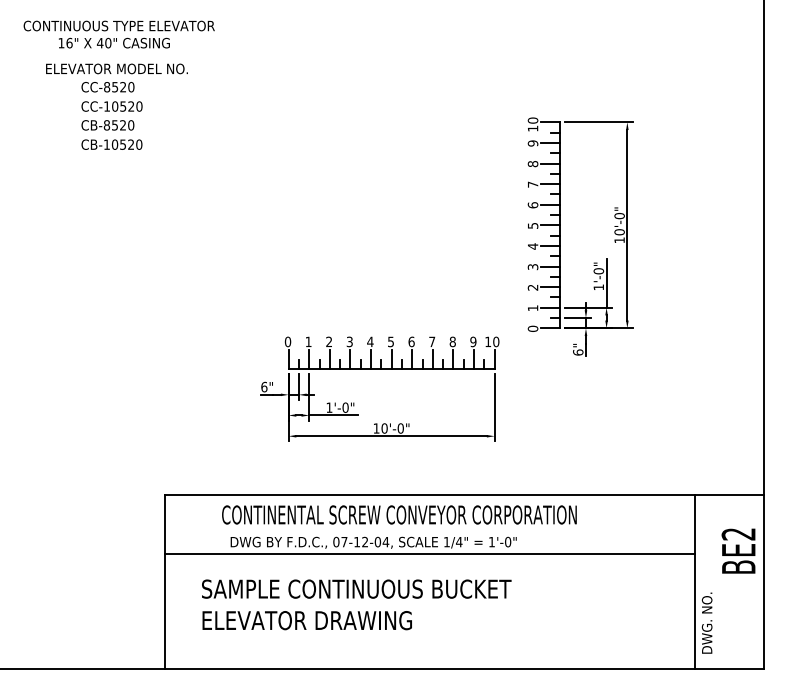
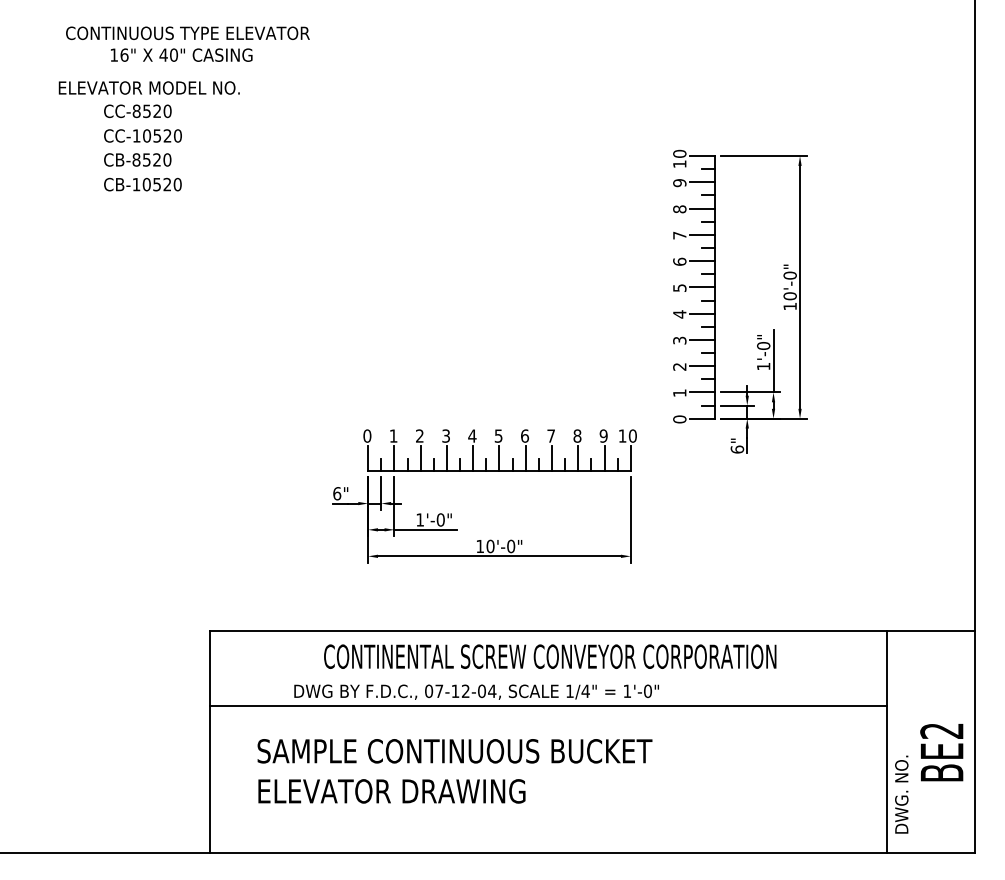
text: (118, 34) -> (186, 44), moved
text: (399, 514) -> (550, 656), moved
text: (738, 550) -> (941, 751), moved

